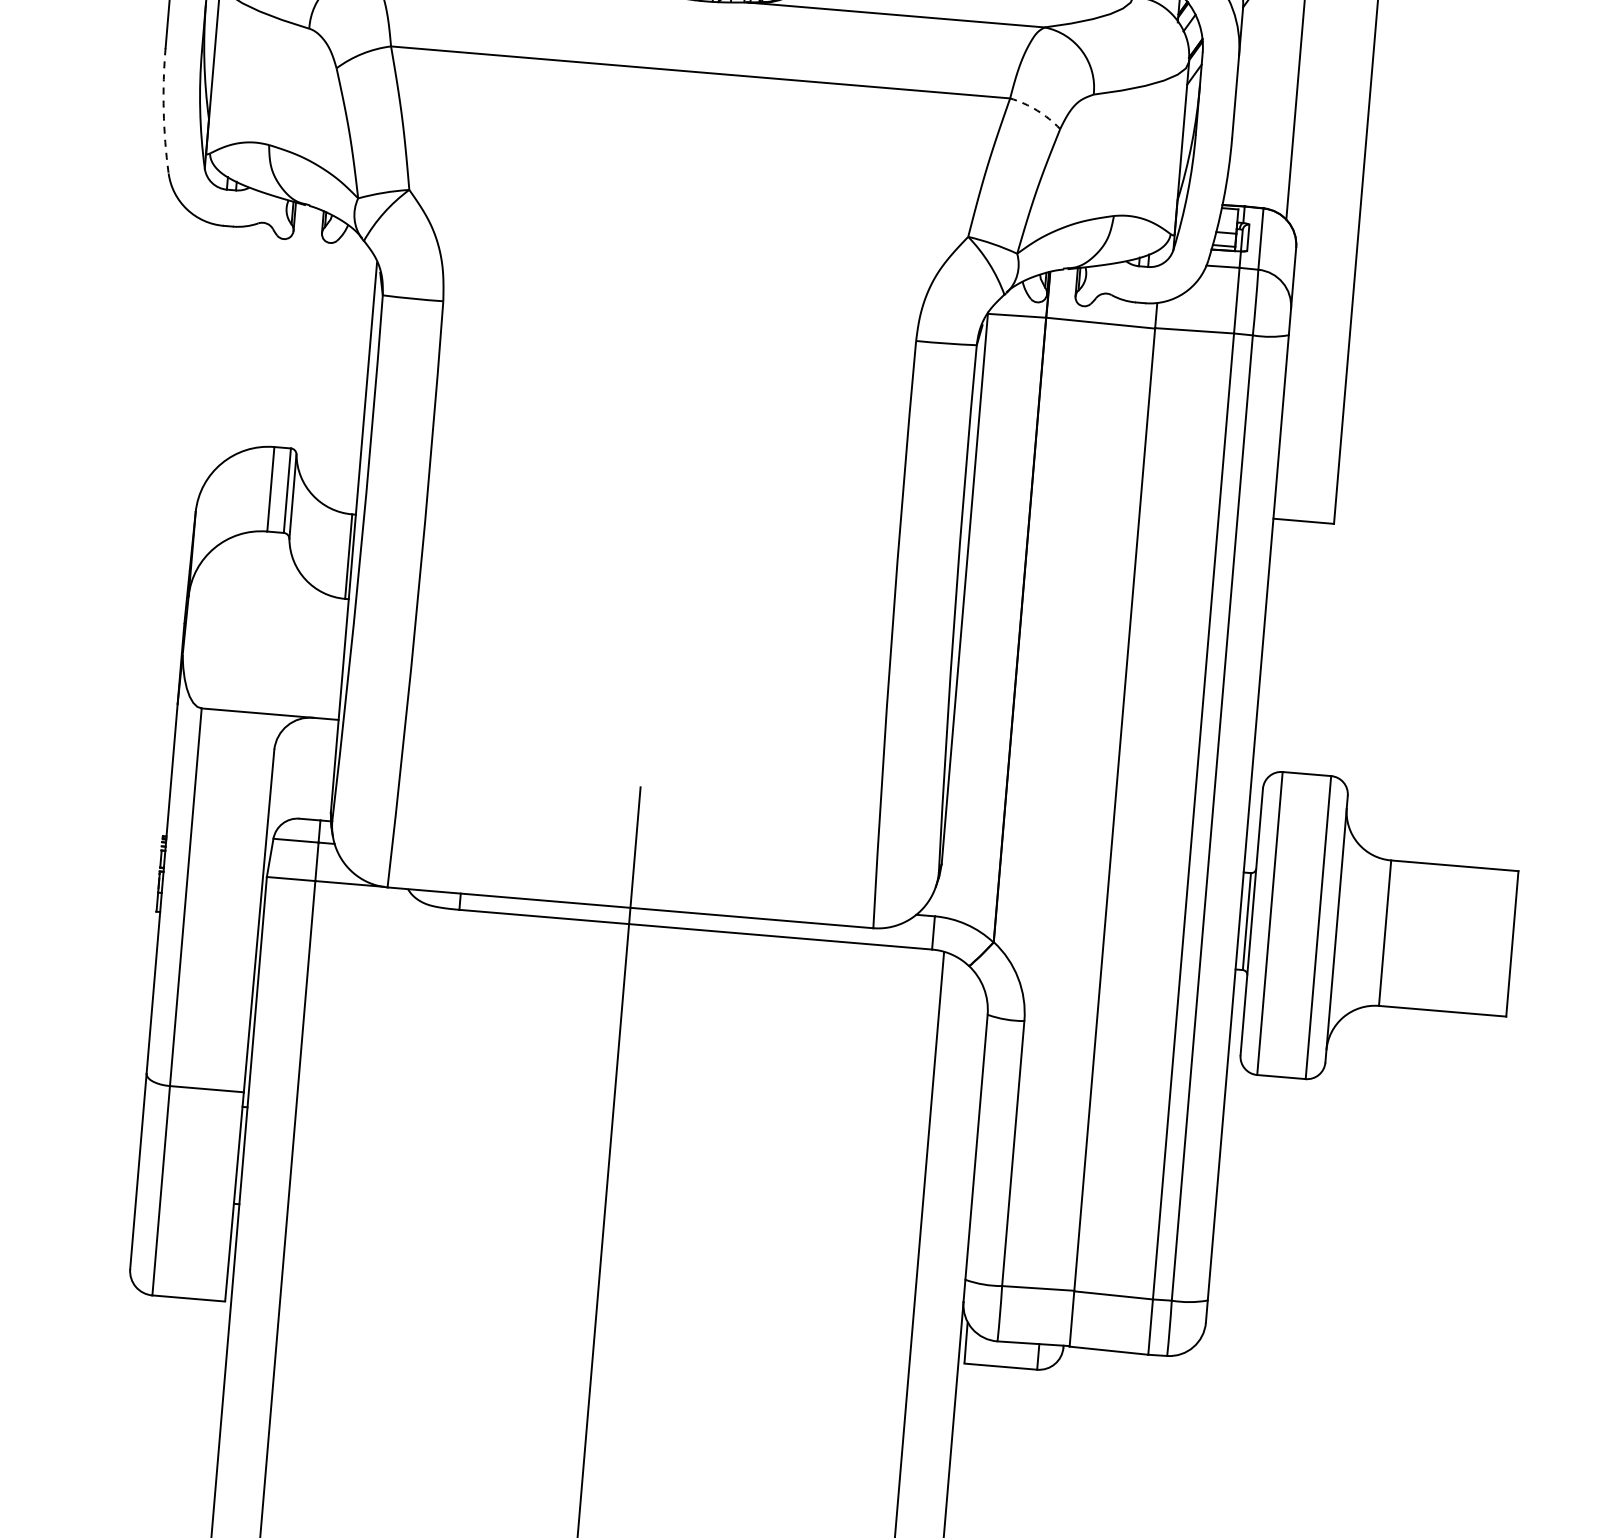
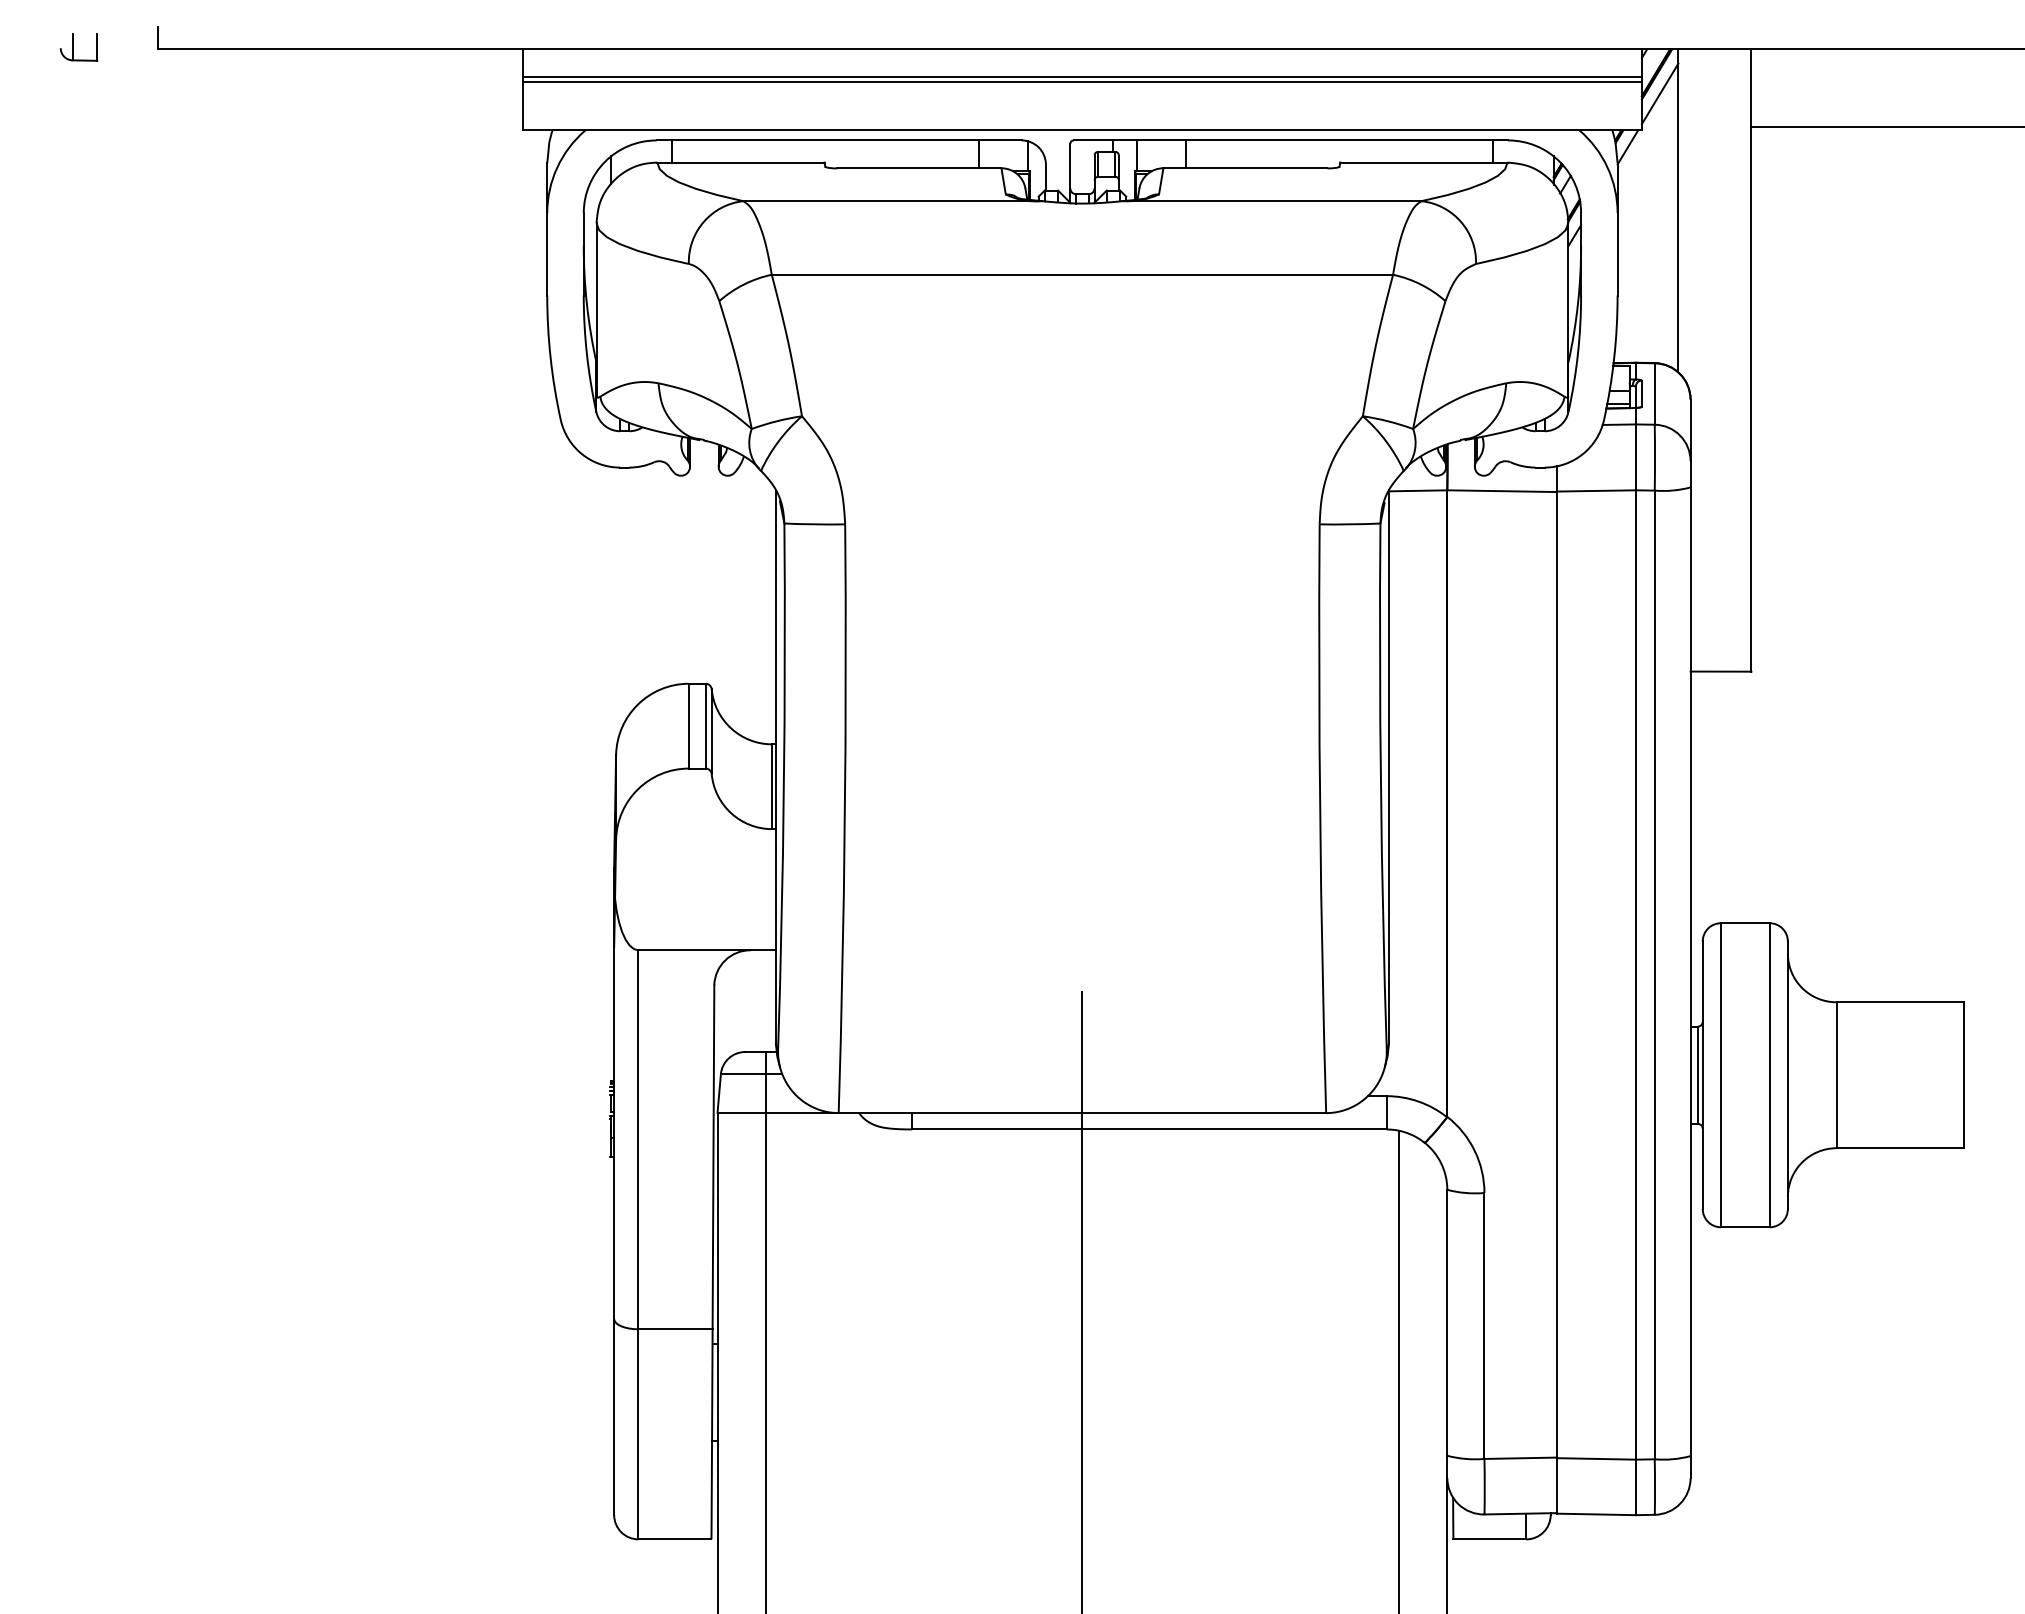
arc: (1036, 110) -> (1420, 284), dashed -> solid
arc: (163, 111) -> (550, 358), dashed -> solid

